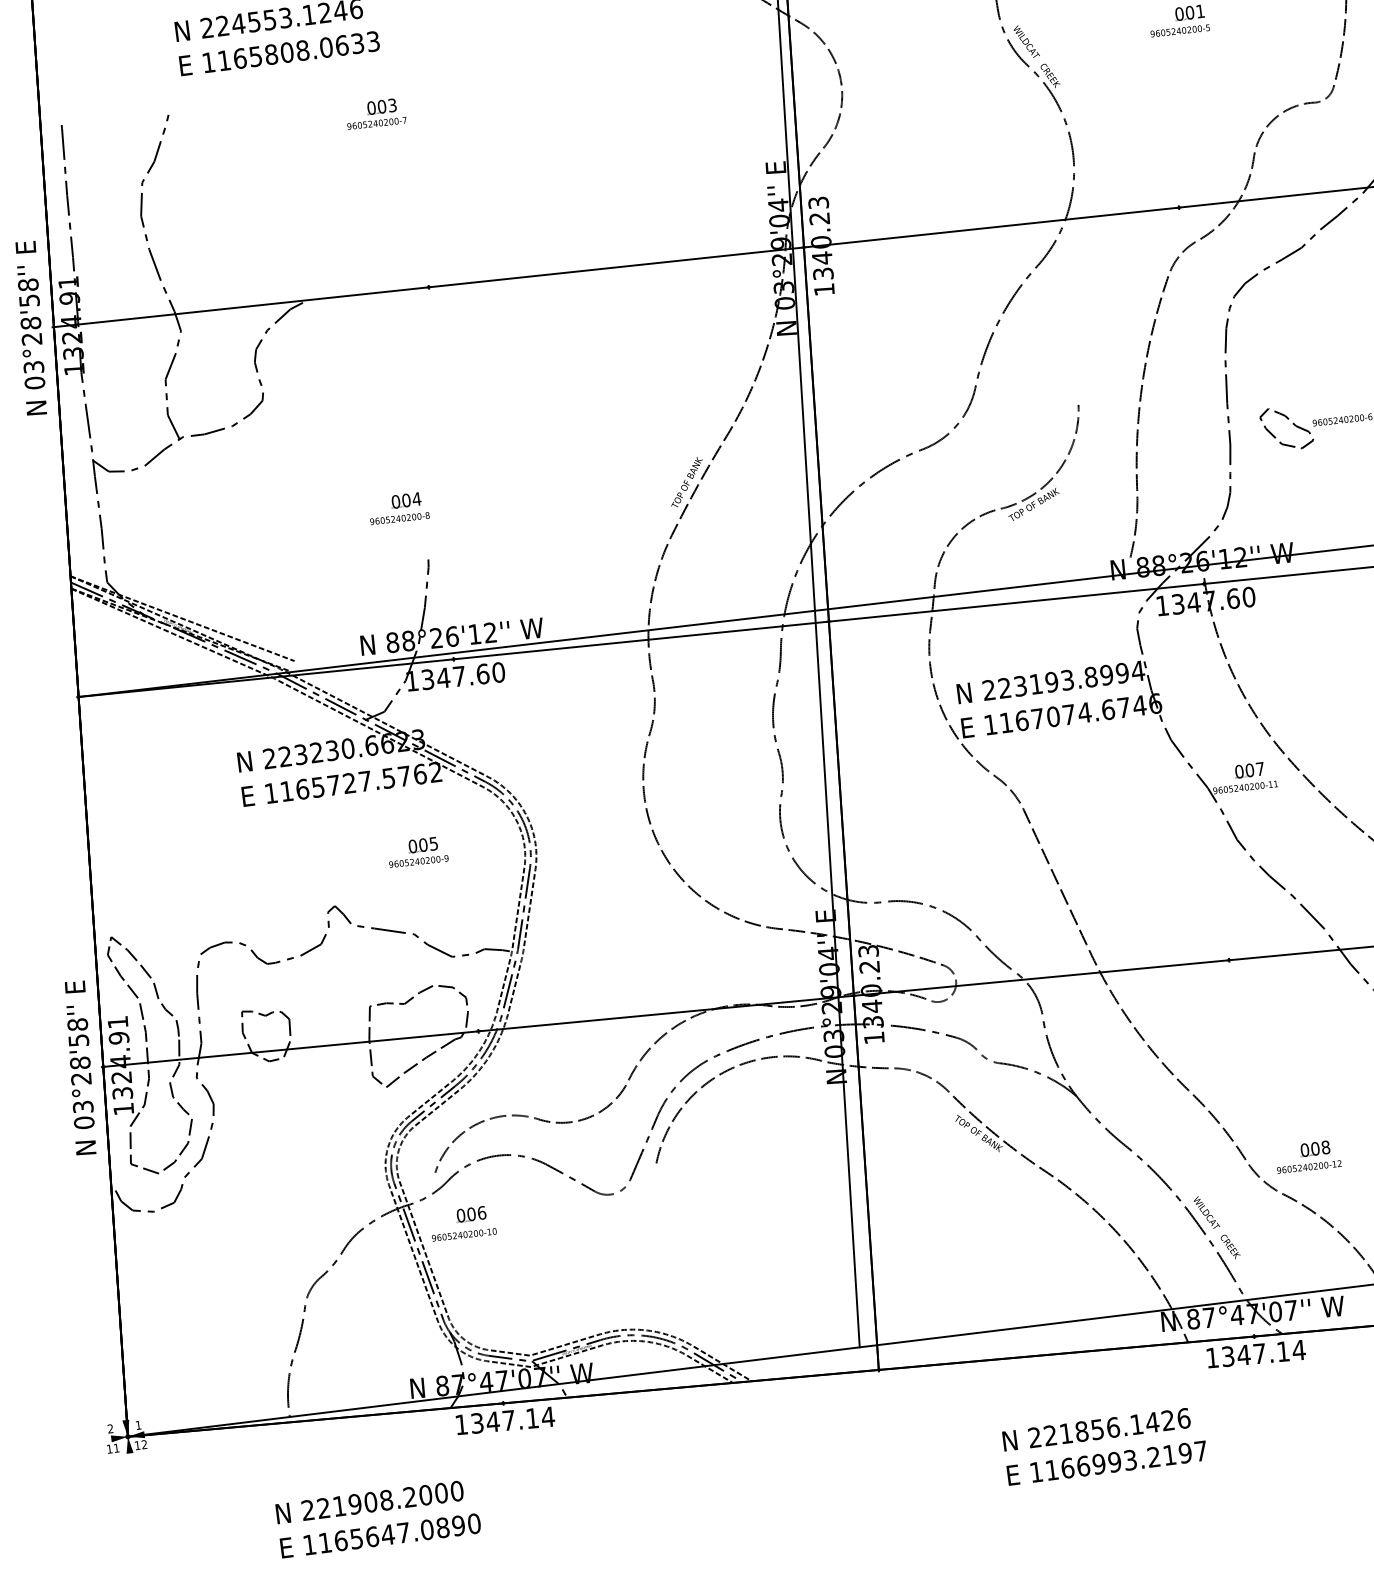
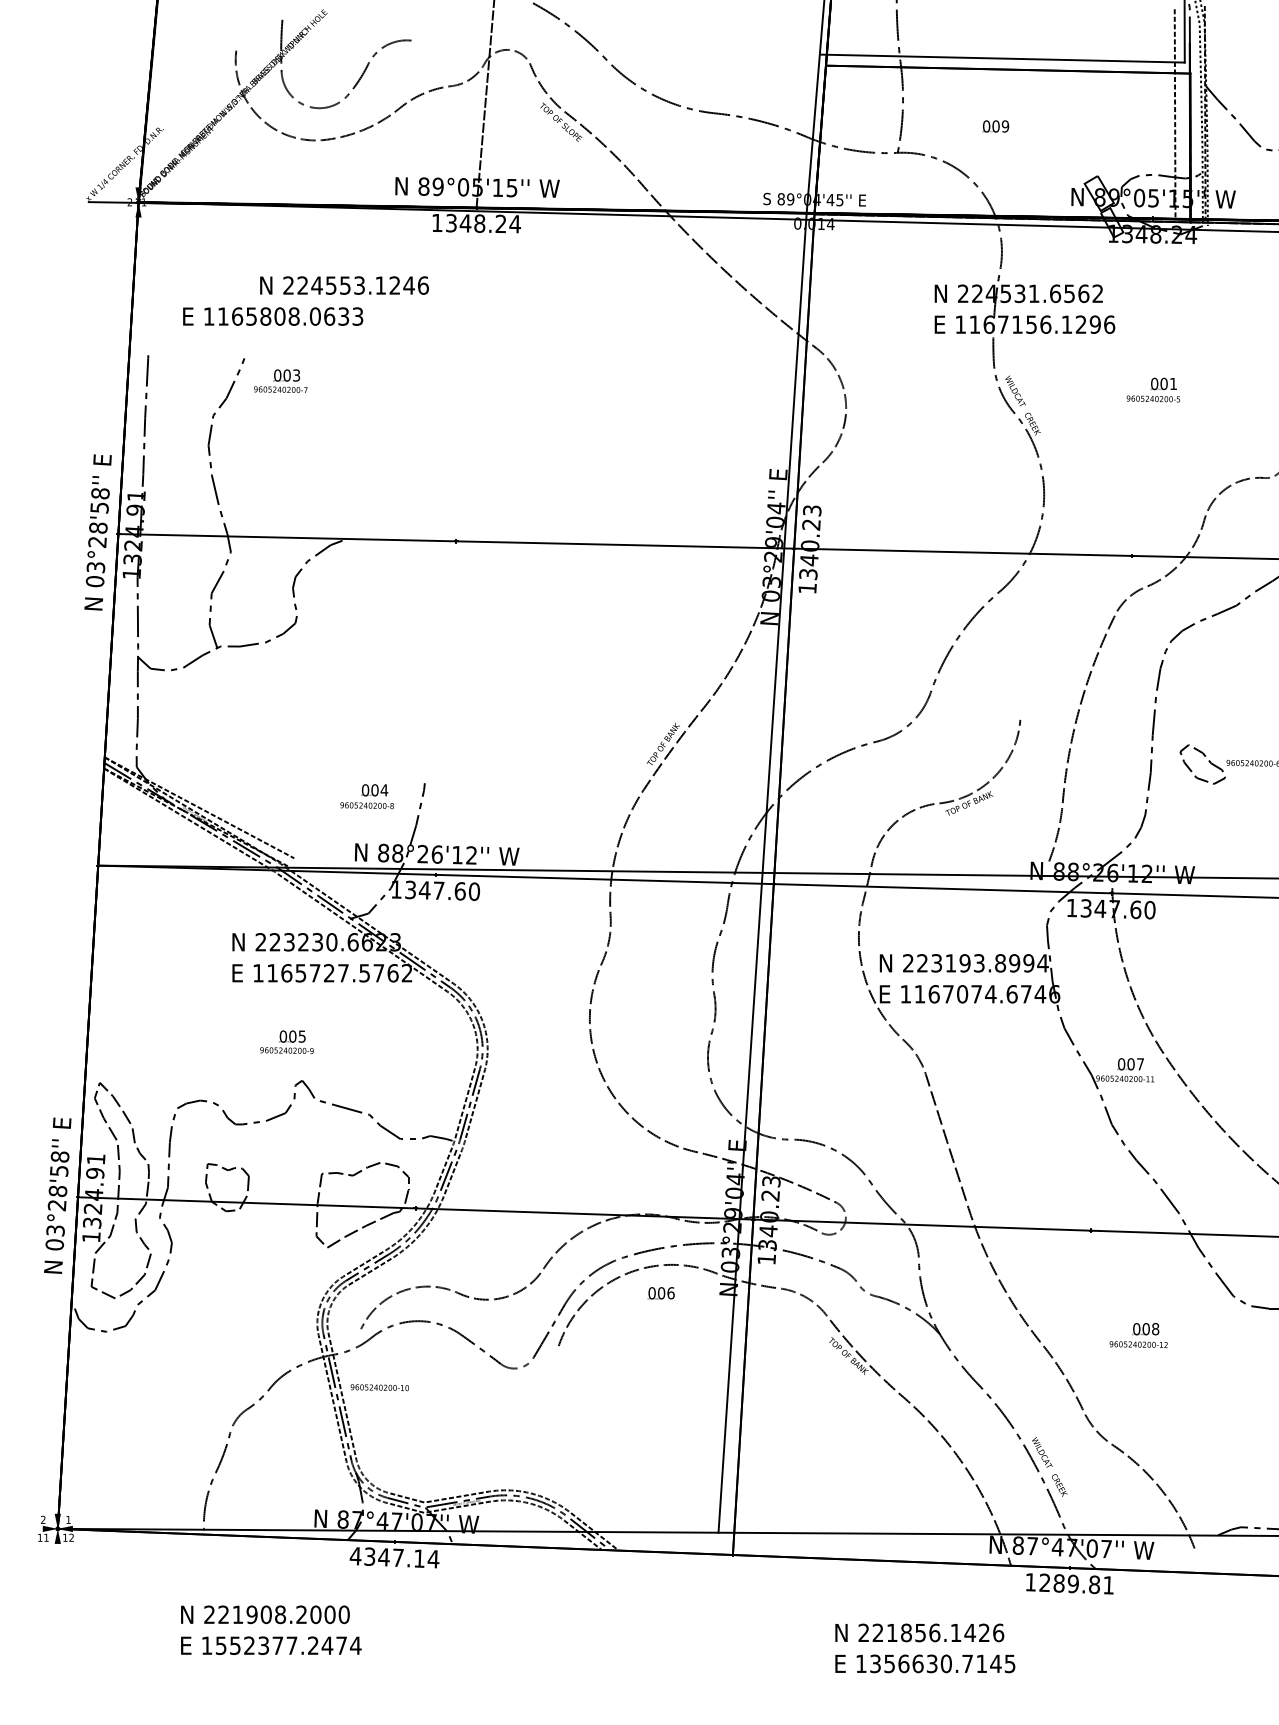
text: (279, 53) -> (273, 316), moved
text: (375, 113) -> (280, 380), moved
text: (397, 508) -> (366, 796), moved
text: (417, 852) -> (286, 1042), moved
text: (1307, 1156) -> (1138, 1335), moved
text: (470, 1214) -> (660, 1293), moved
text: (1263, 1353) -> (1076, 1584), 1347.14 -> 1289.81
text: (461, 1425) -> (355, 1556), 1347.14 -> 4347.14
text: (1126, 1460) -> (942, 1663), 1166993.2197 -> 1356630.7145
text: (399, 1533) -> (288, 1645), 1165647.0890 -> 1552377.2474

